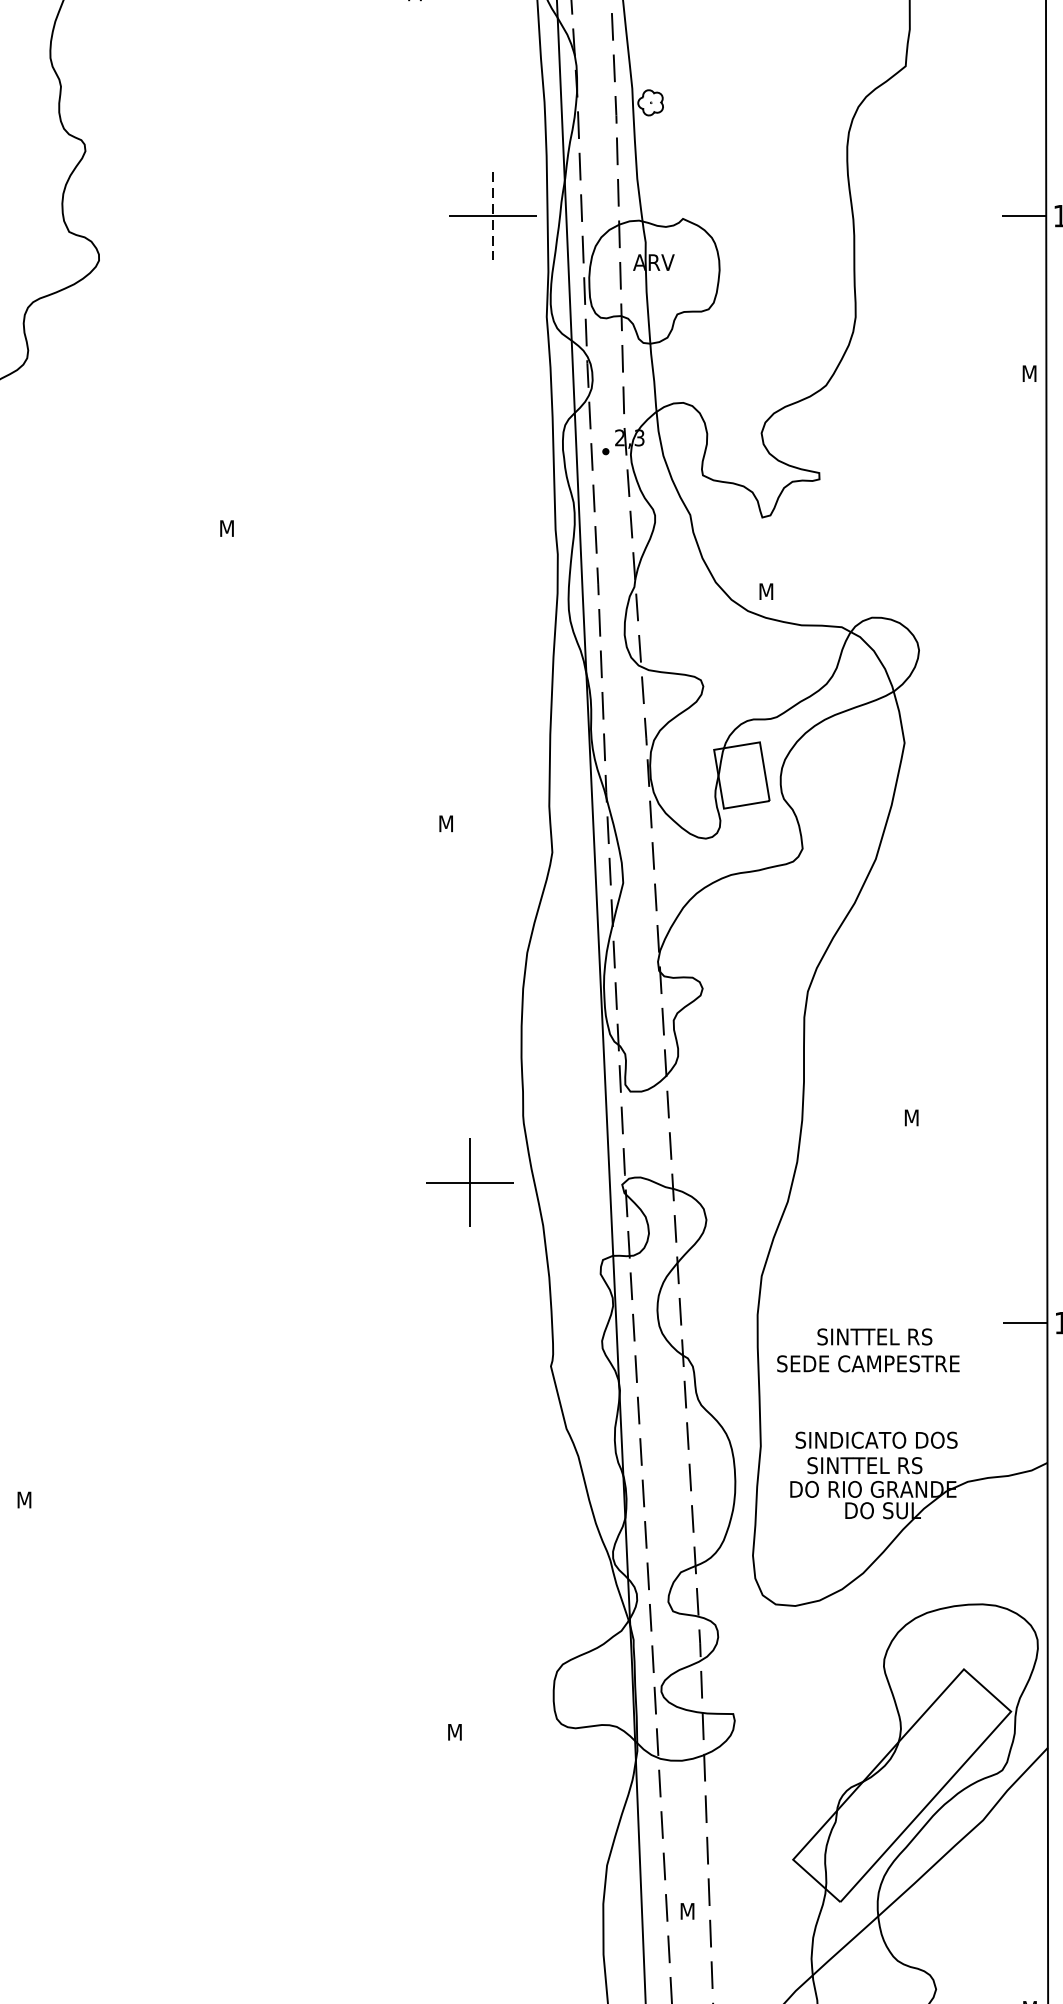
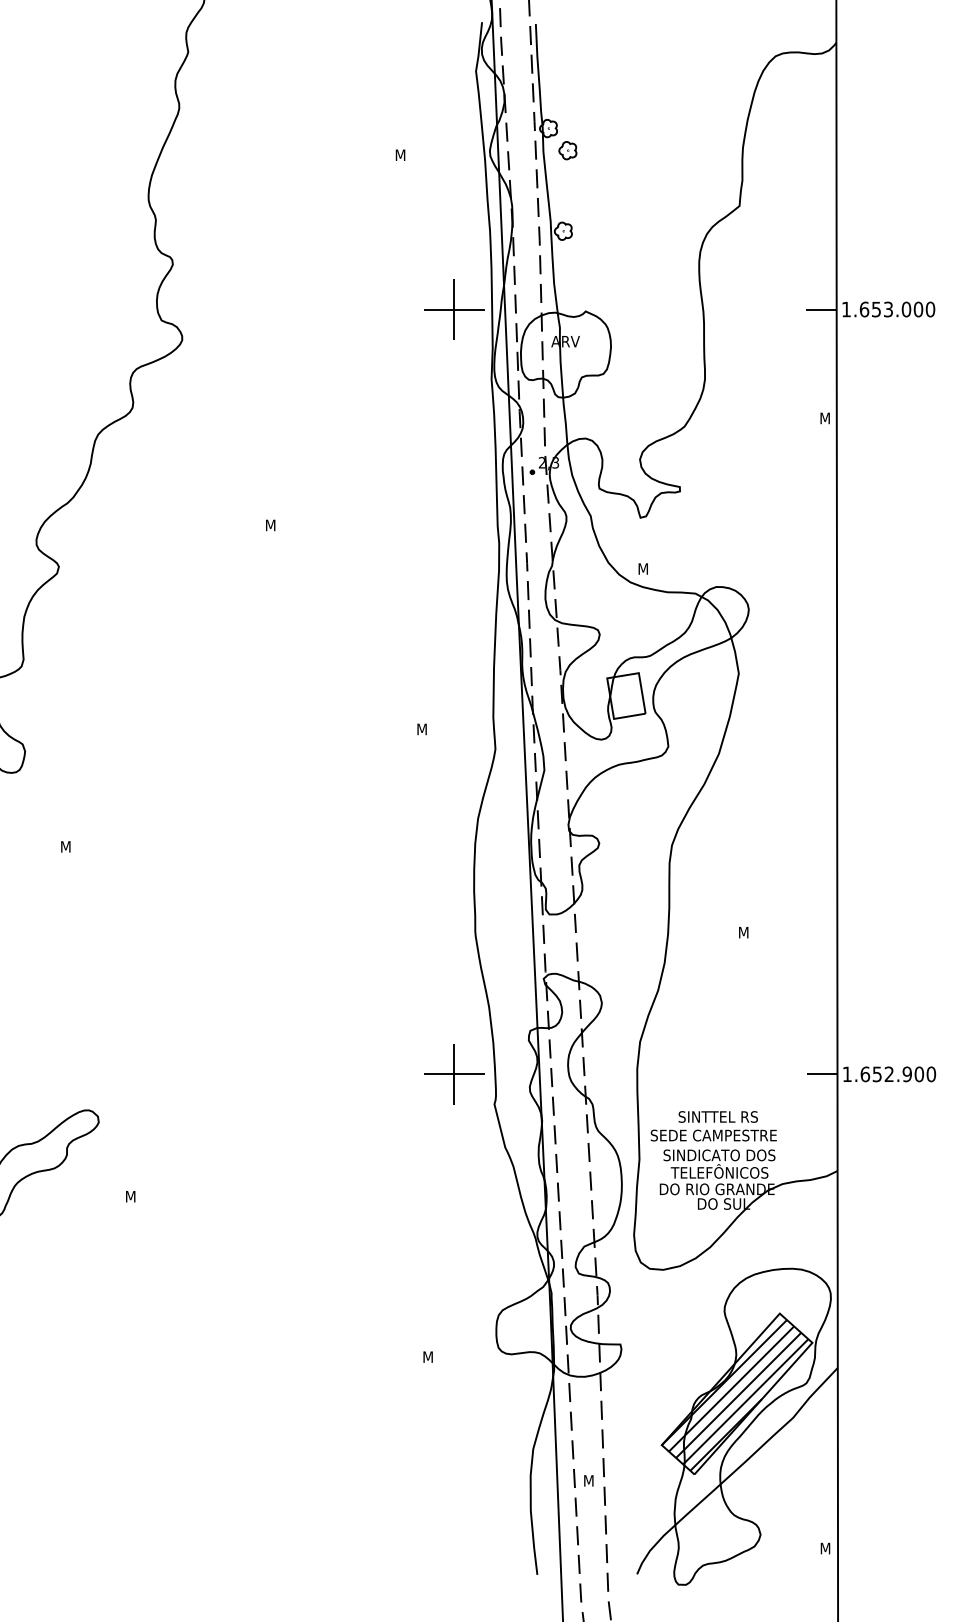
line: (493, 216) -> (454, 309), dashed -> solid
part: (469, 1182) -> (454, 1074), moved
text: (867, 1350) -> (713, 1126), moved
text: (876, 1463) -> (719, 1171), SINTTEL RS -> TELEFÔNICOS
hatch: (898, 1782) -> (734, 1391), added

